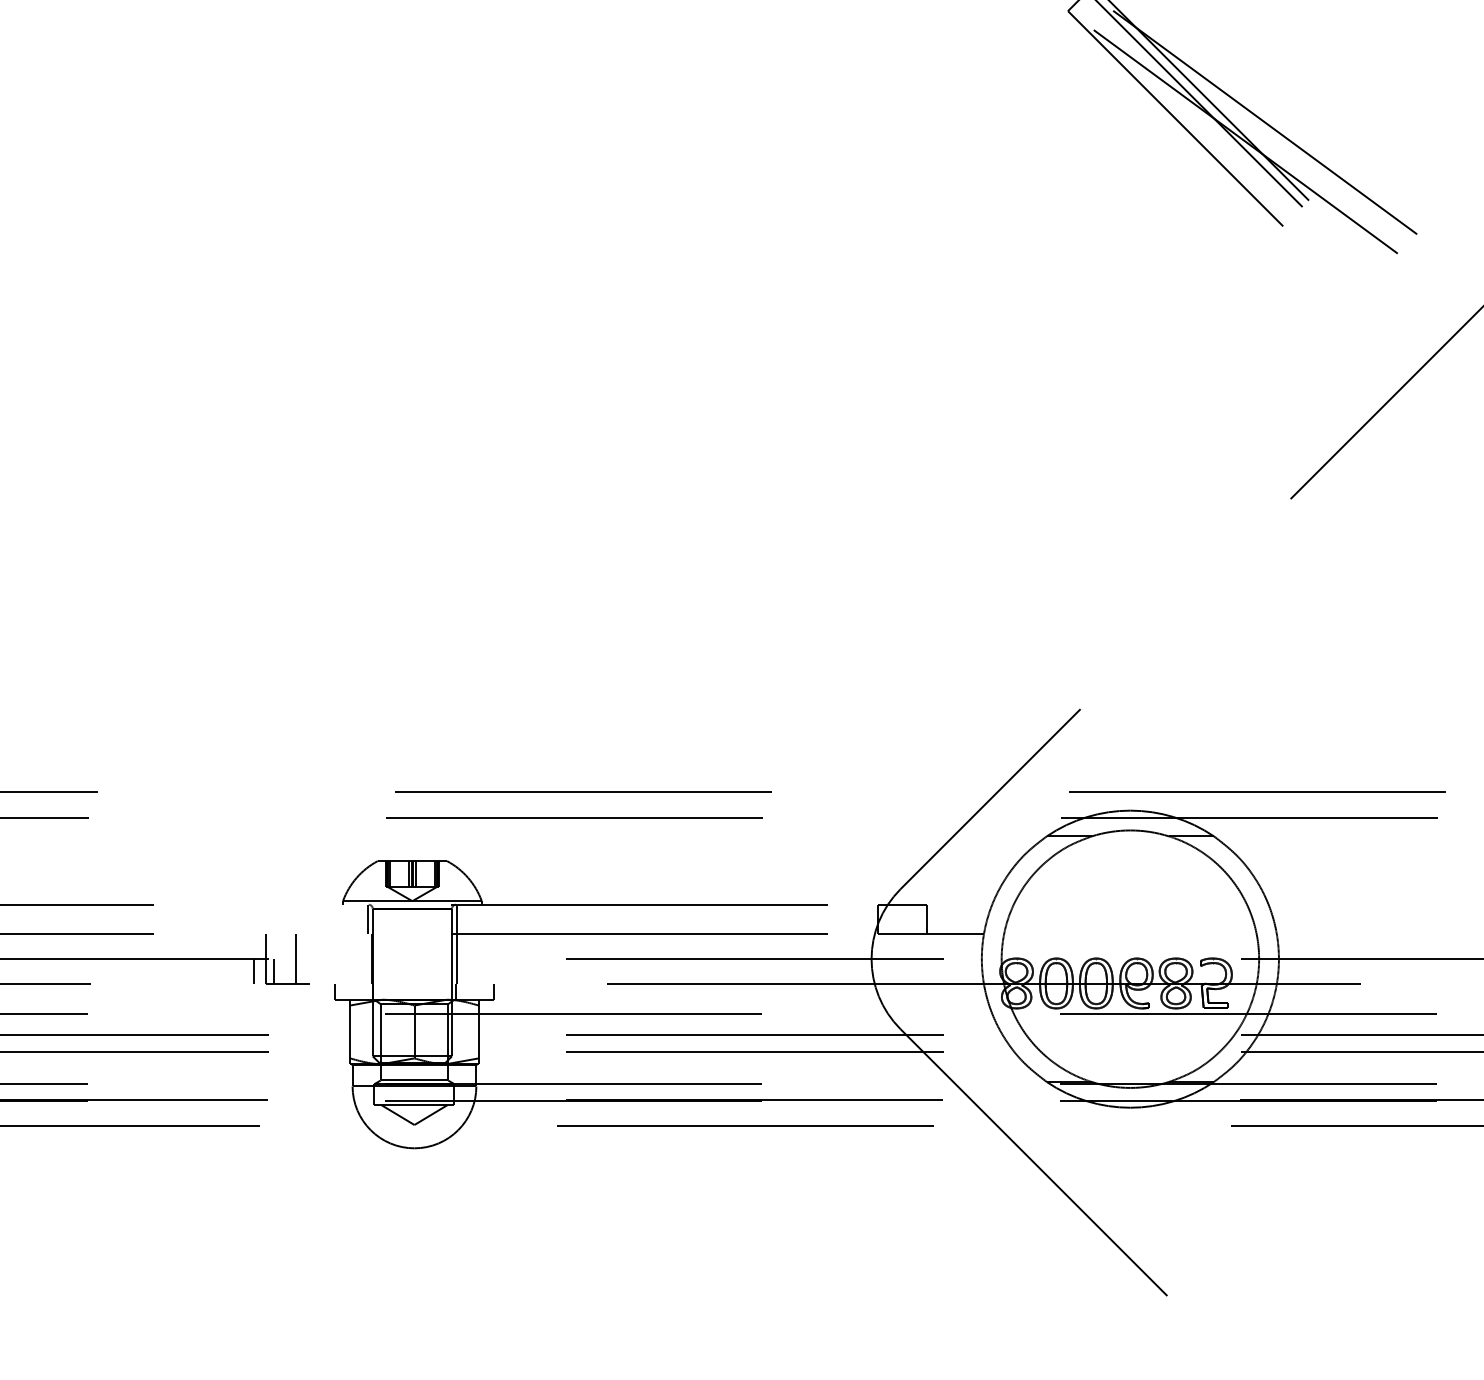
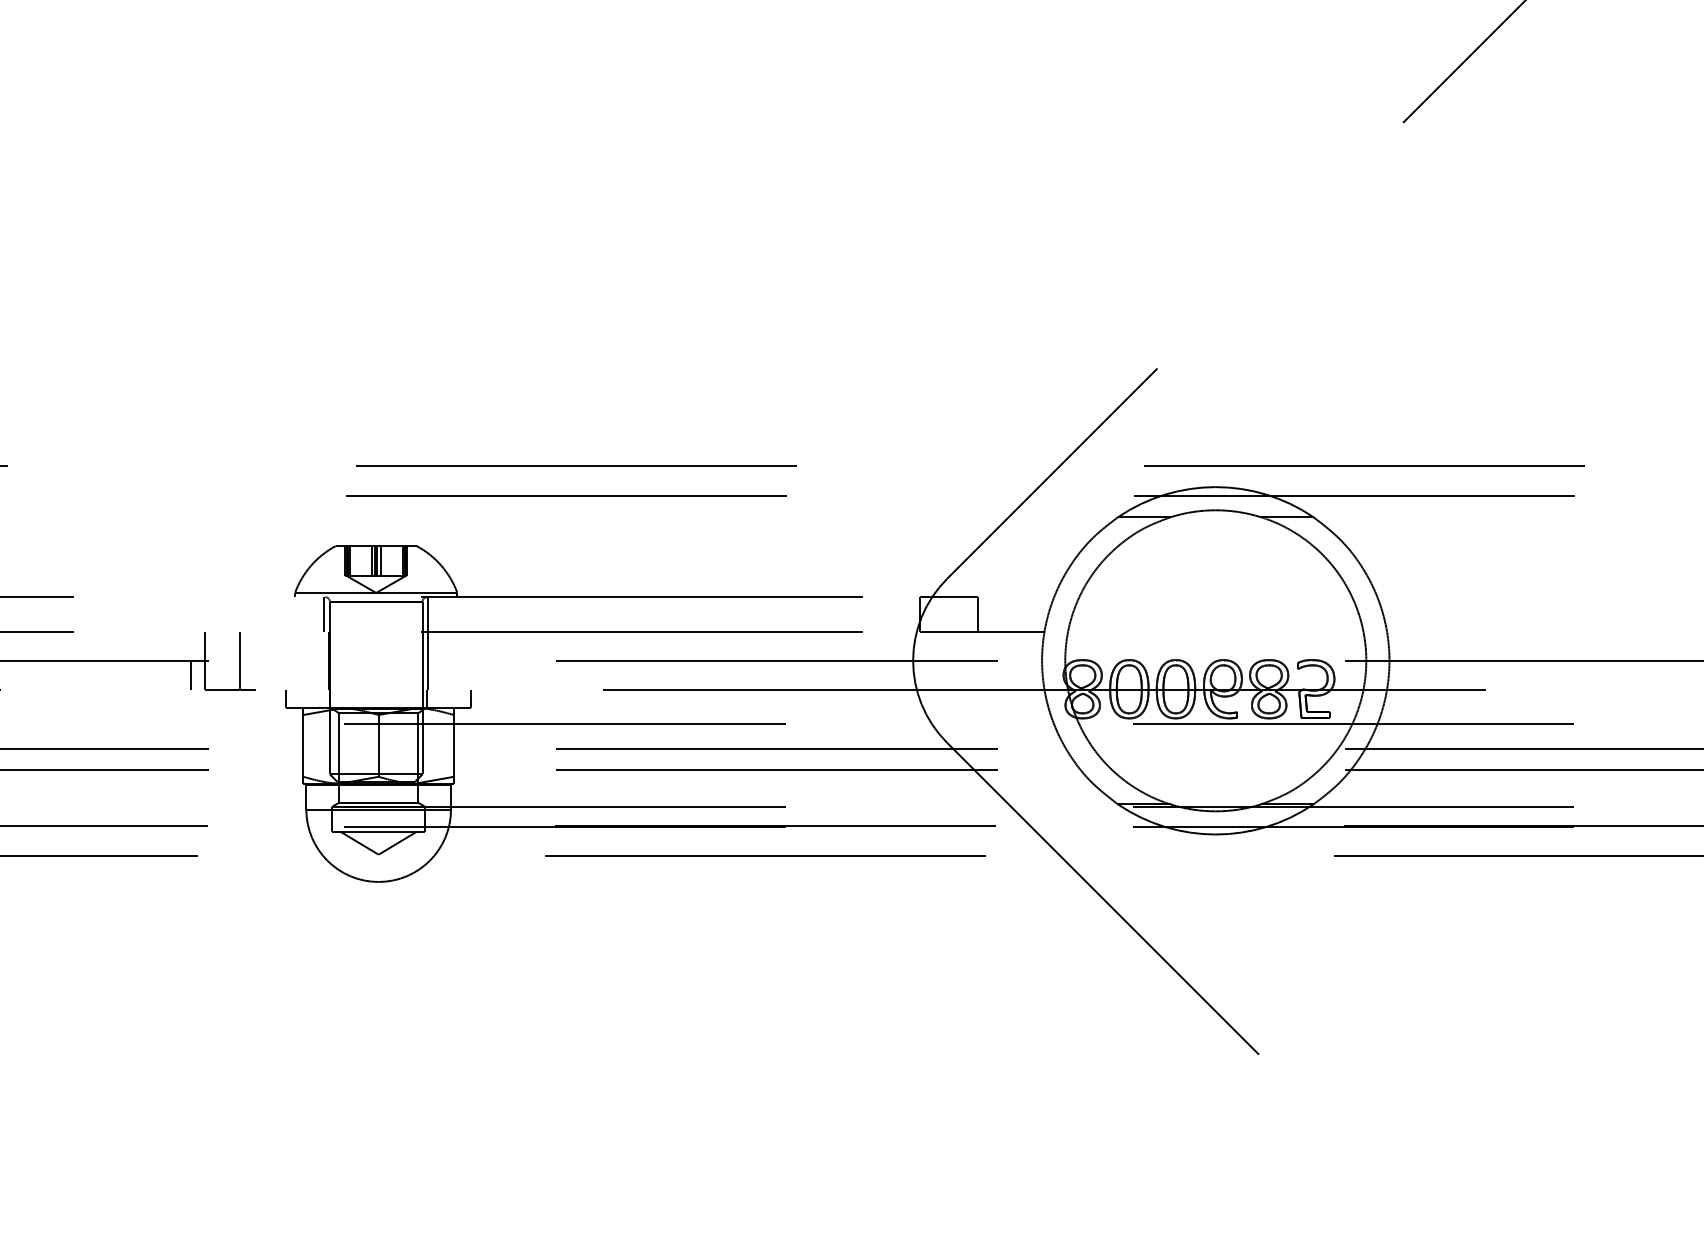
line: (273, 971) -> (213, 675), removed

